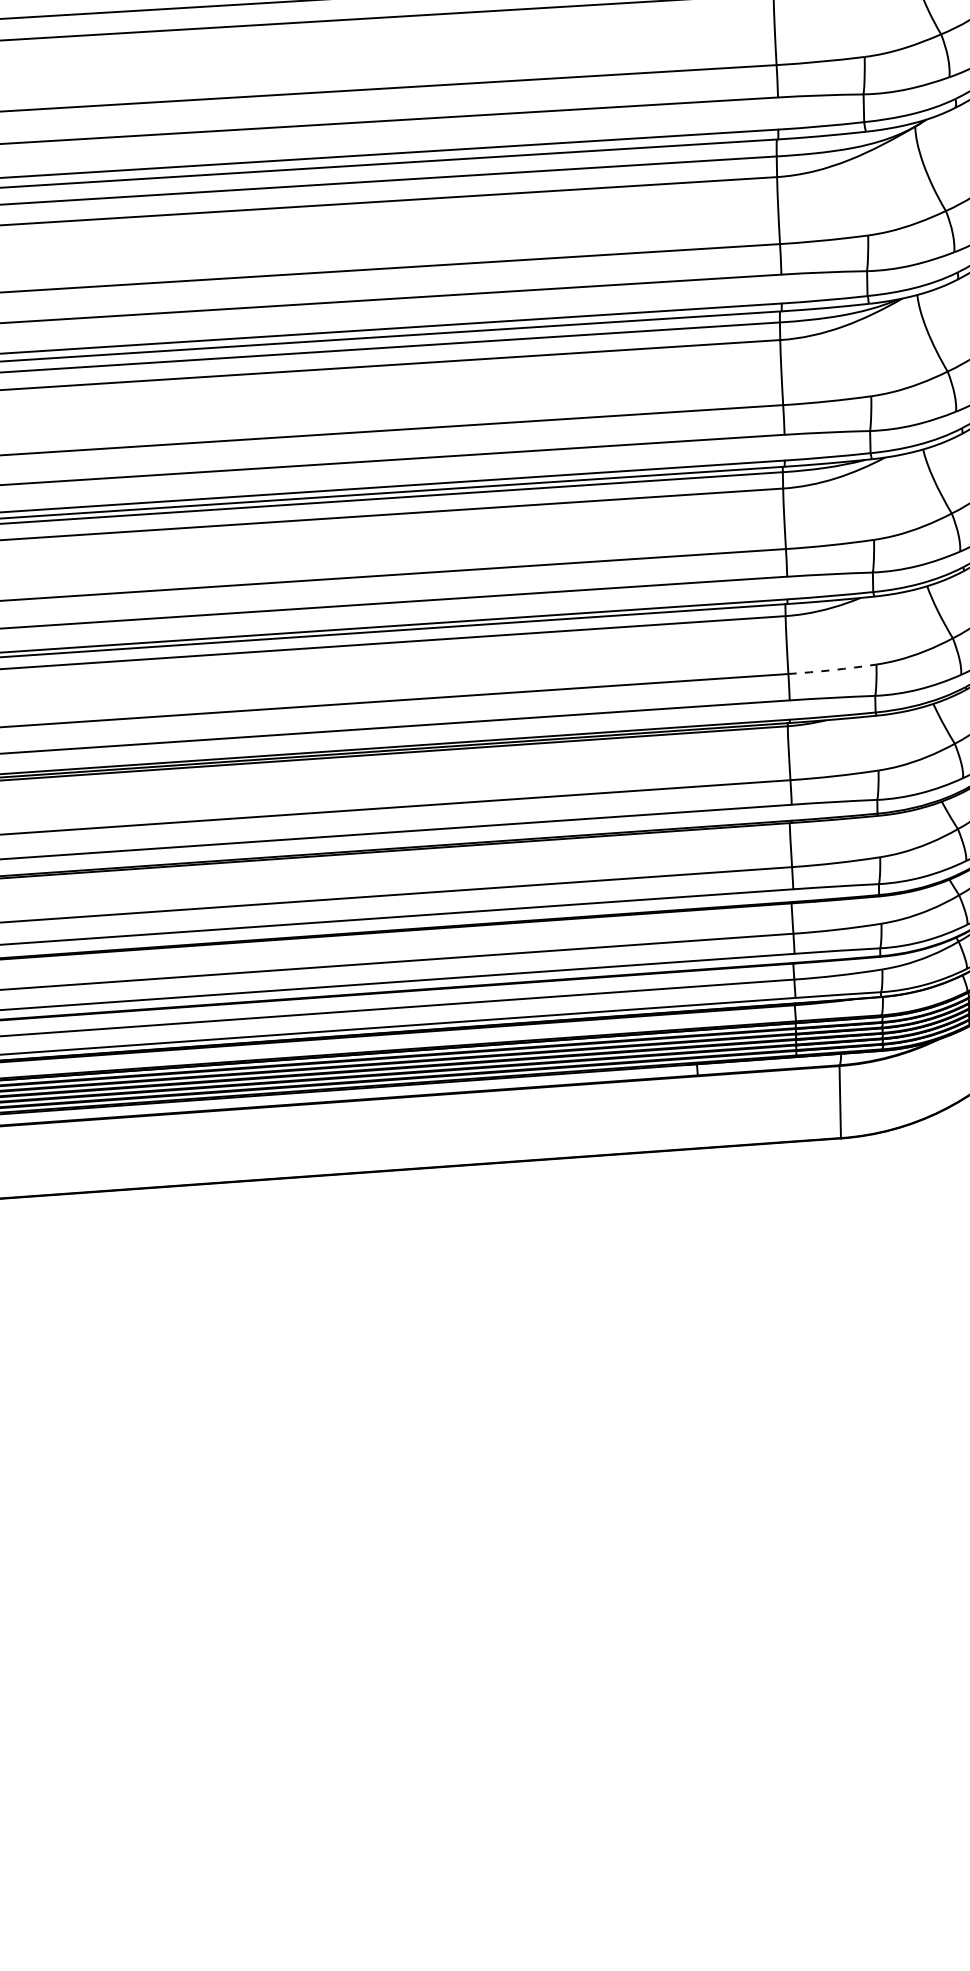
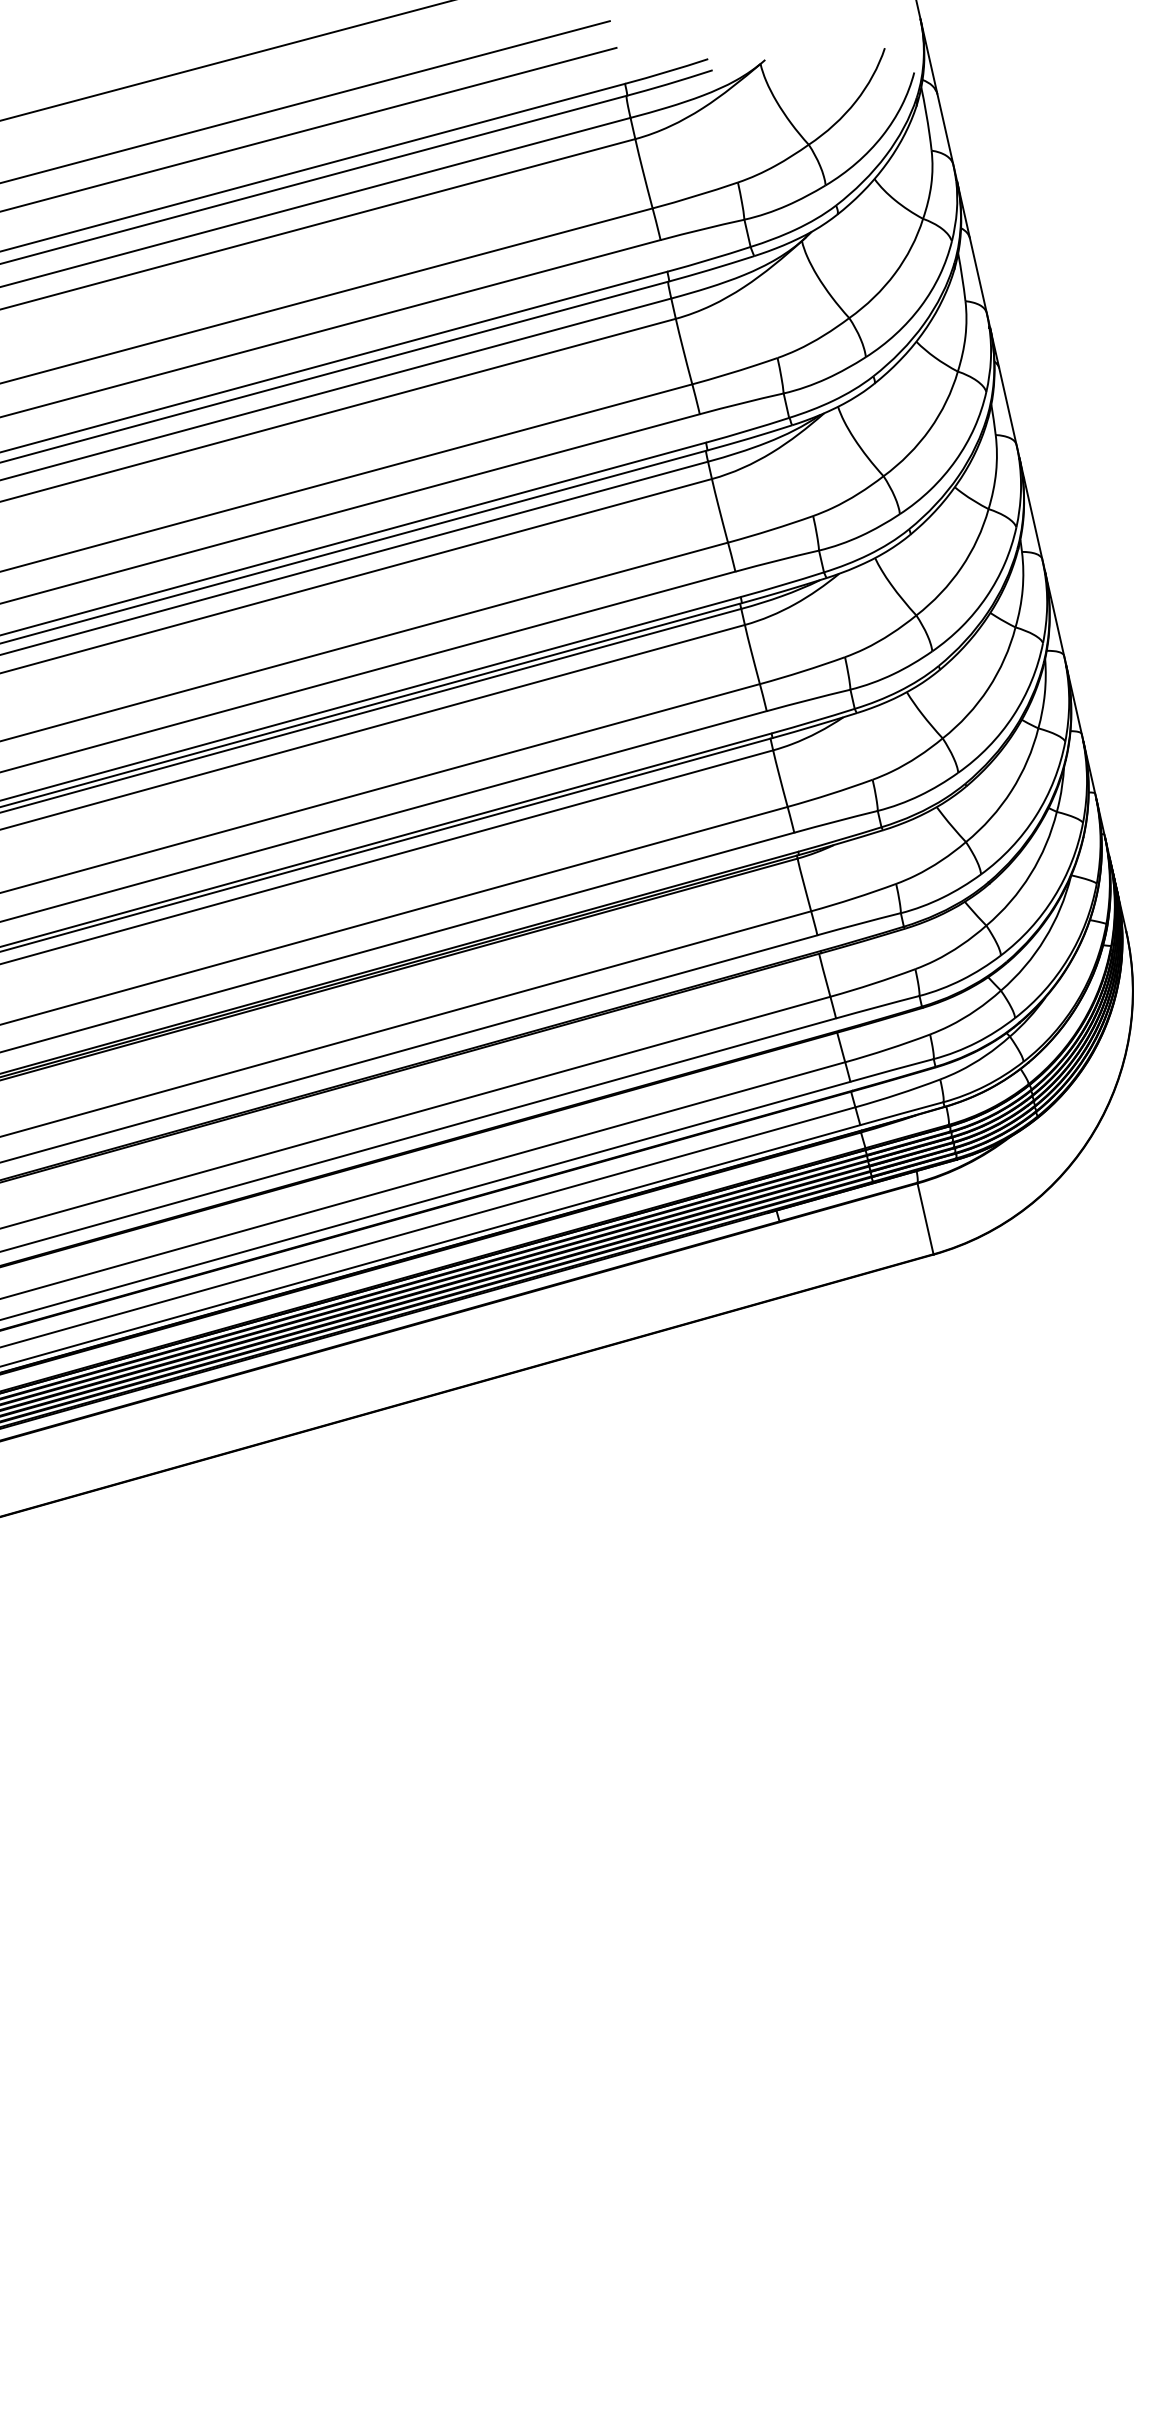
arc: (832, 670) -> (830, 794), dashed -> solid

